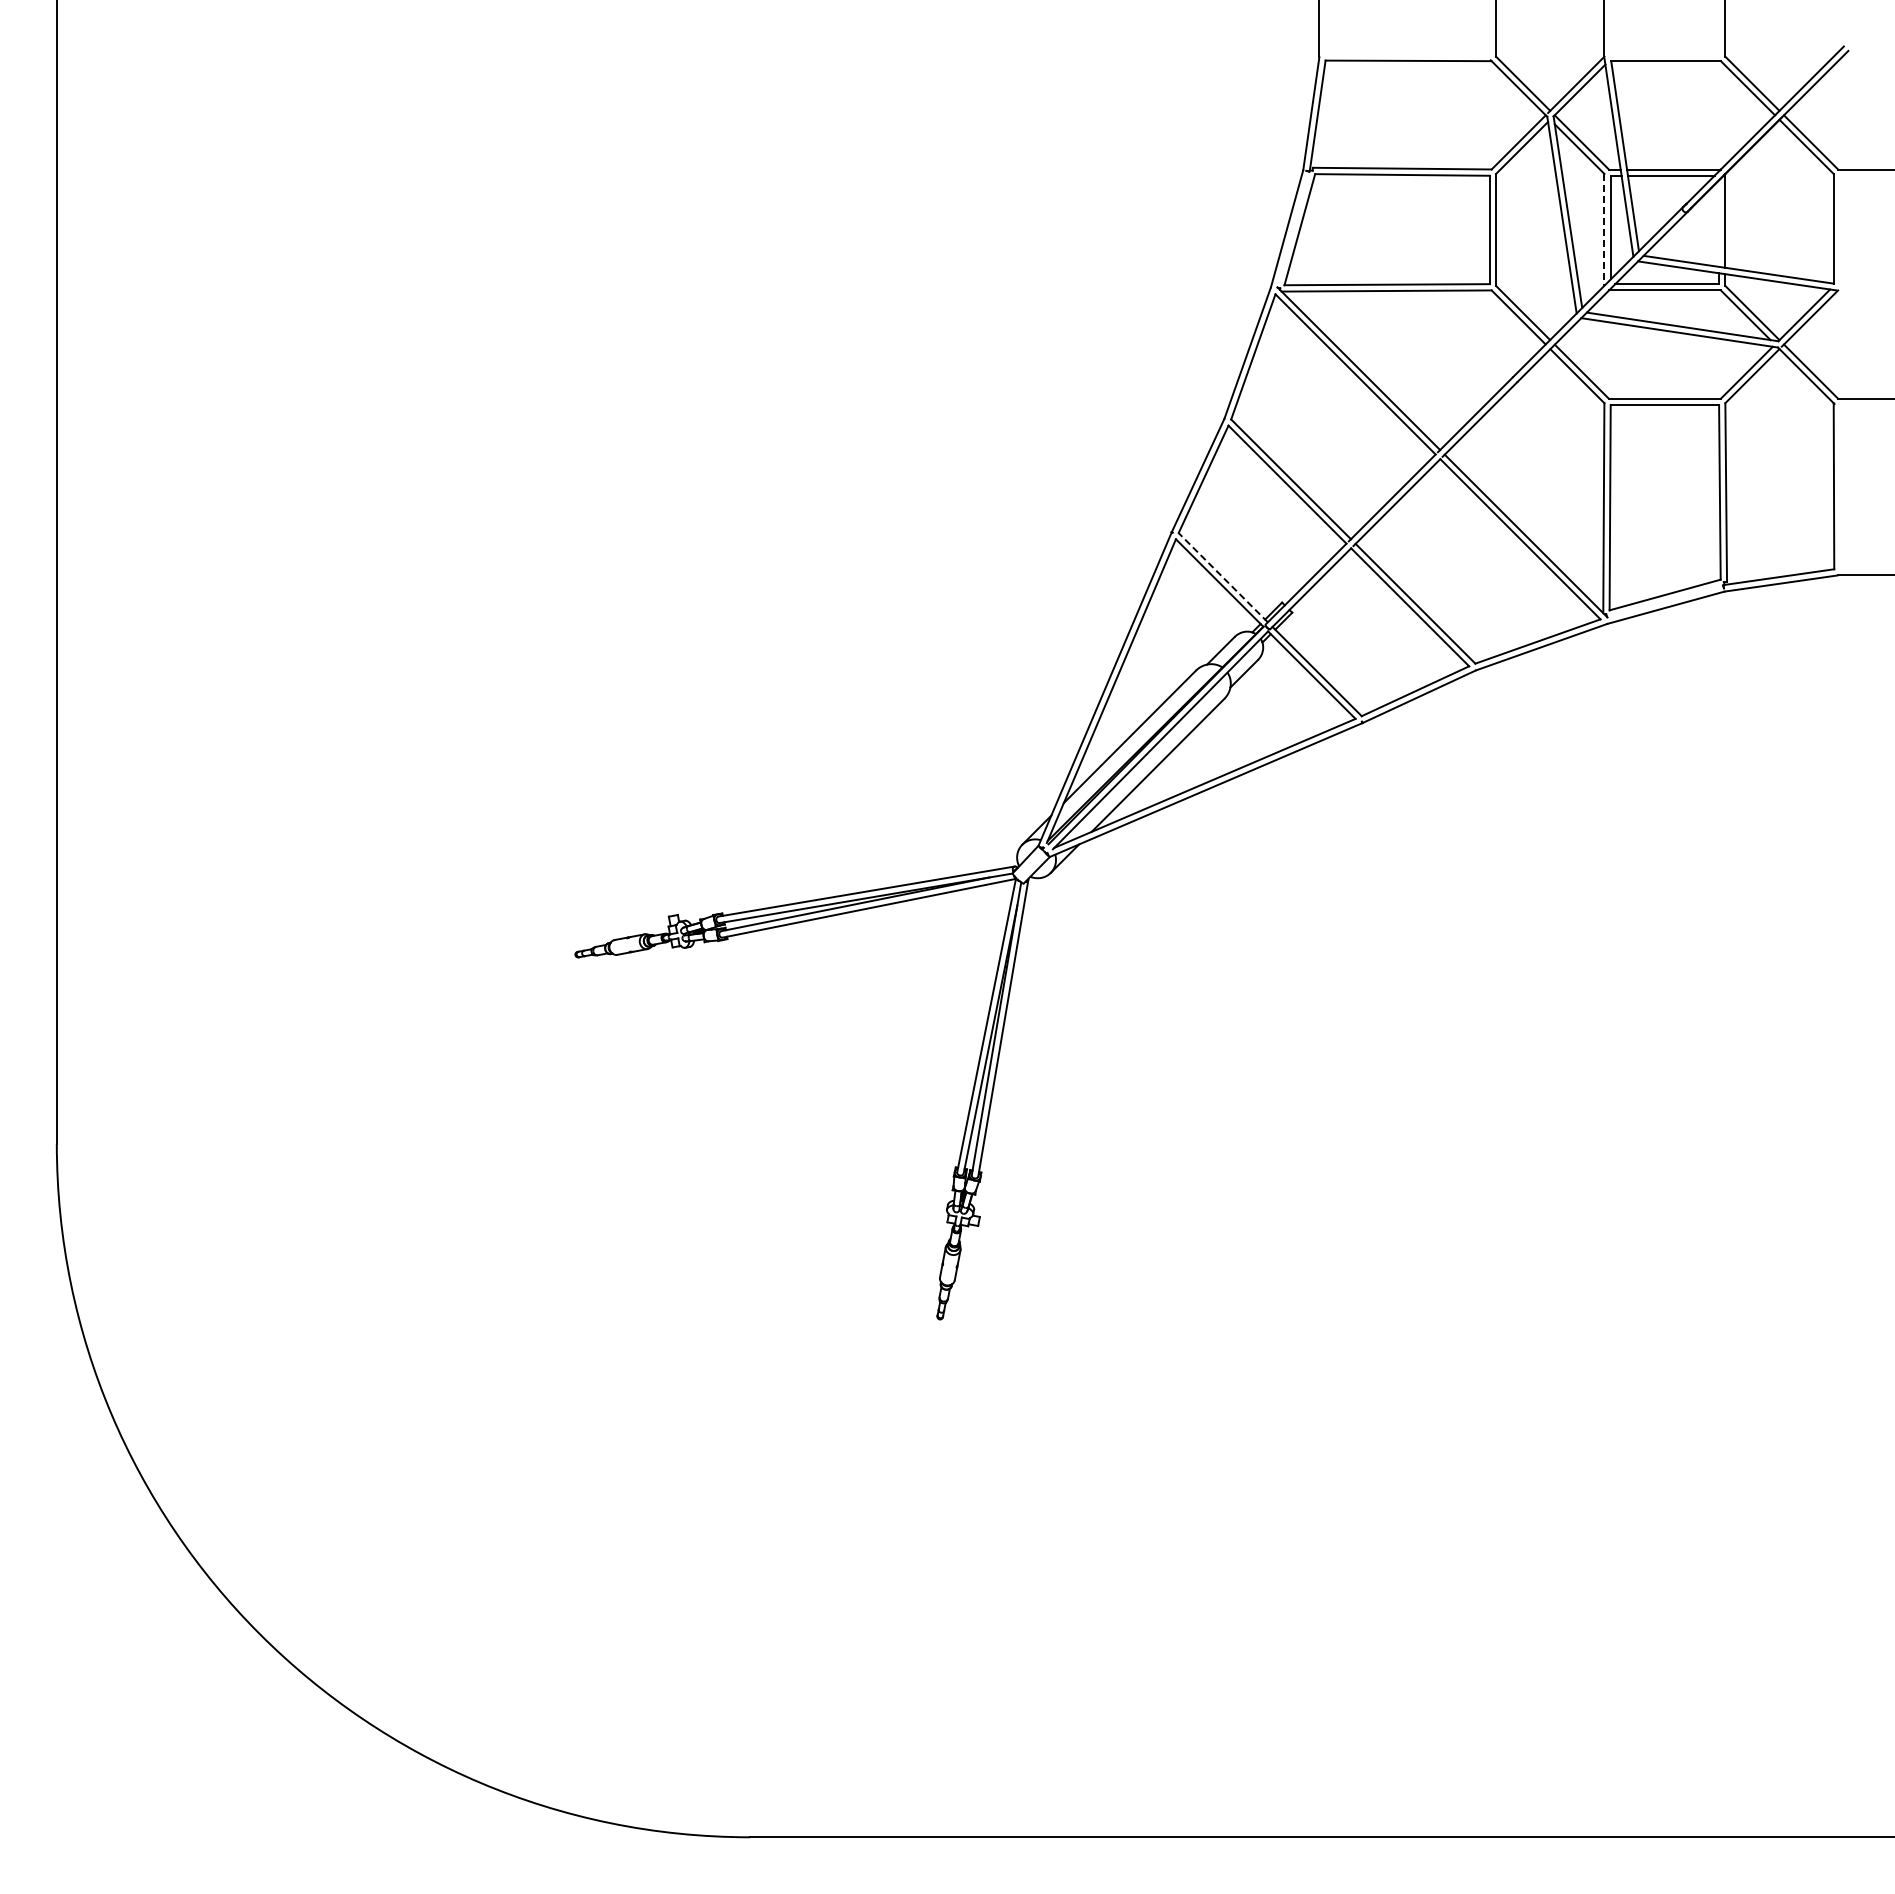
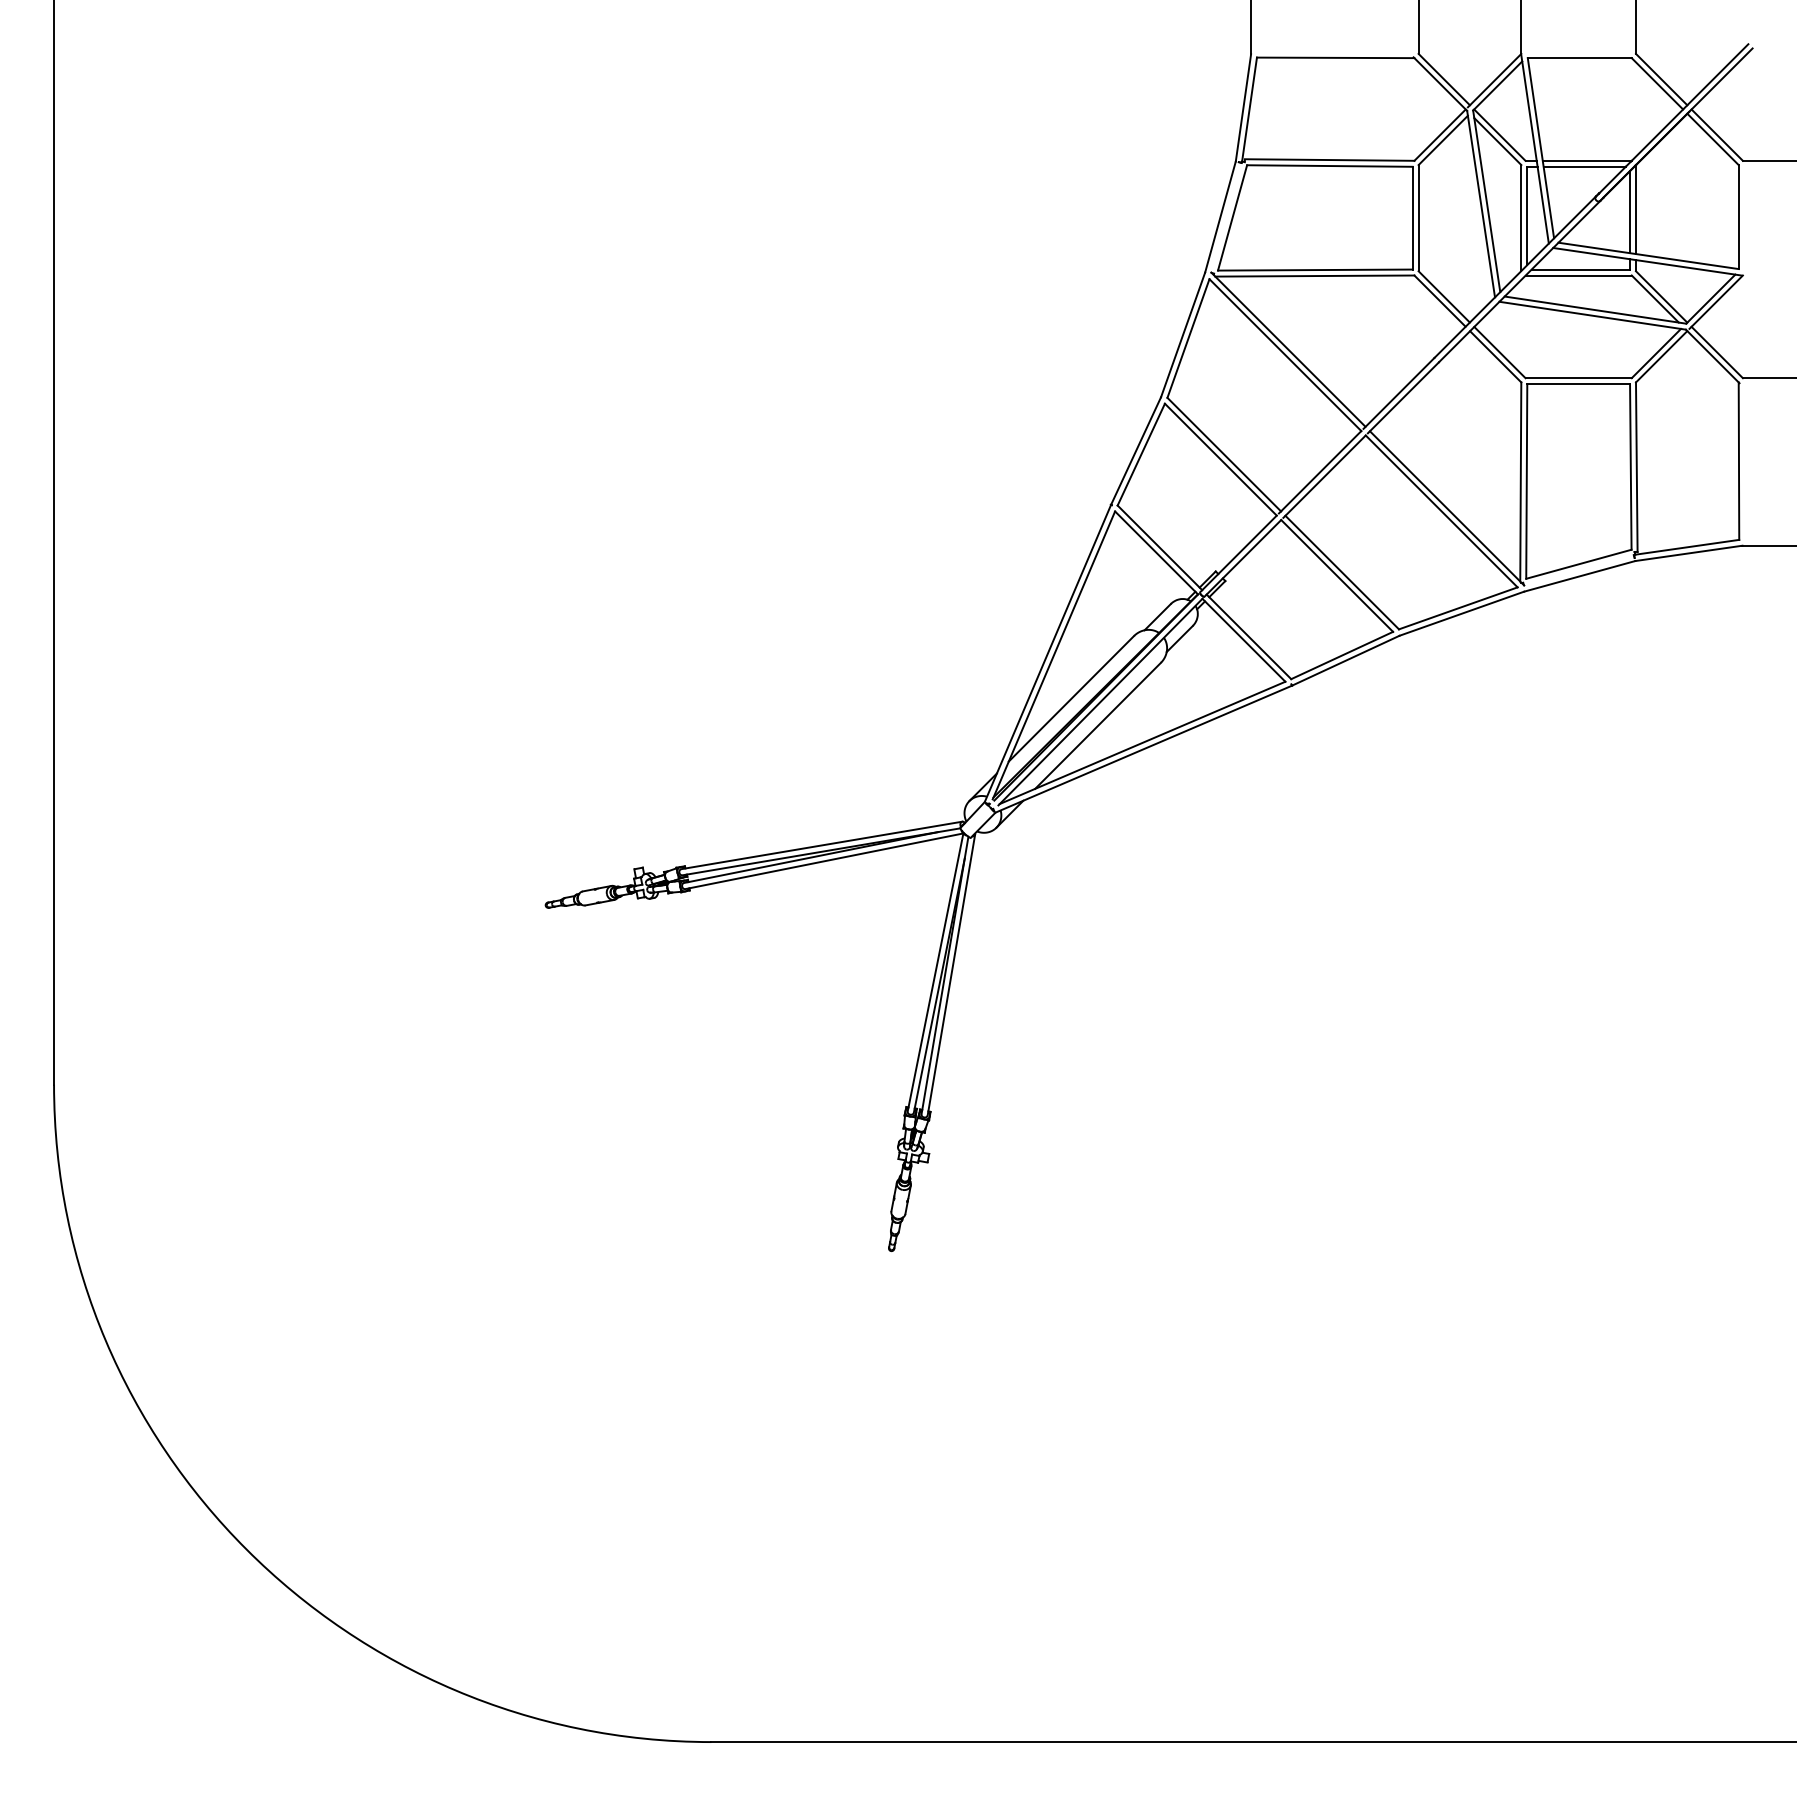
line: (1719, 223) -> (1630, 212), added
line: (1604, 229) -> (1521, 217), dashed -> solid
line: (1222, 577) -> (1159, 547), dashed -> solid

